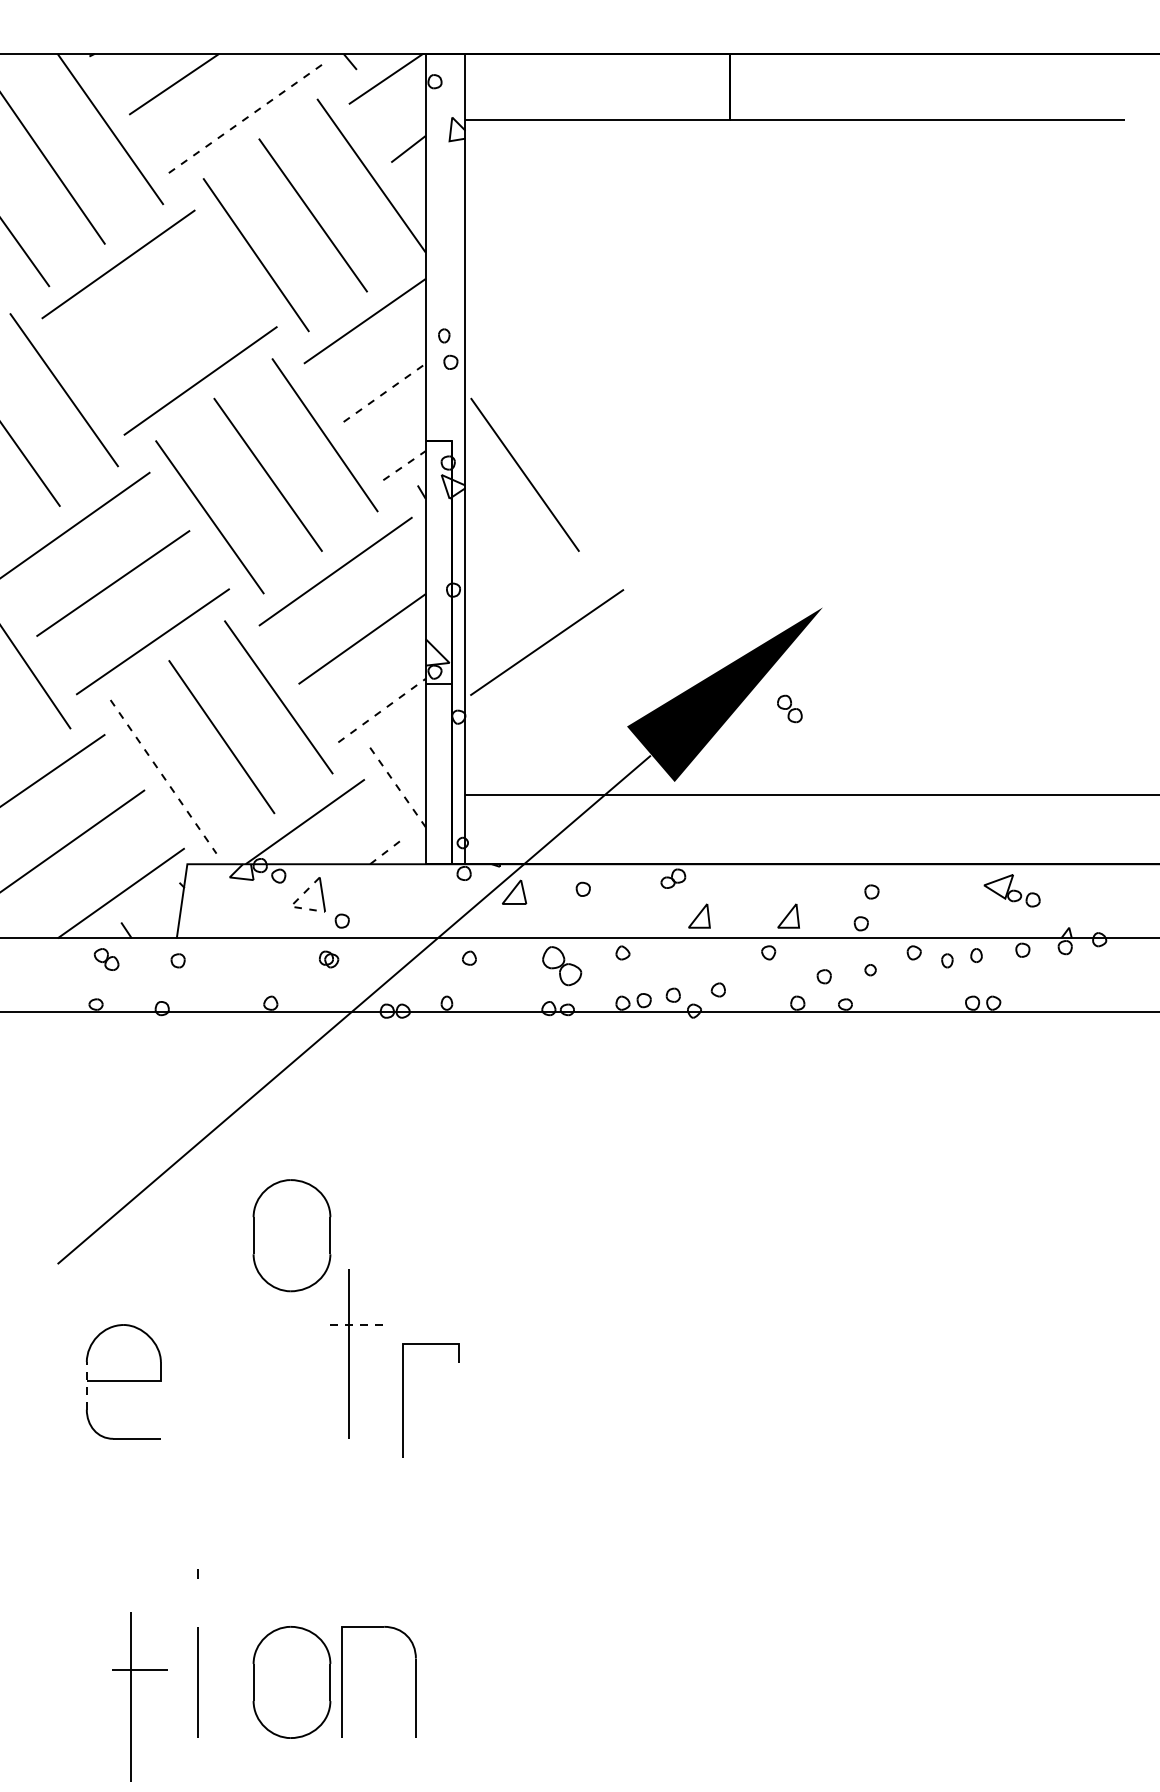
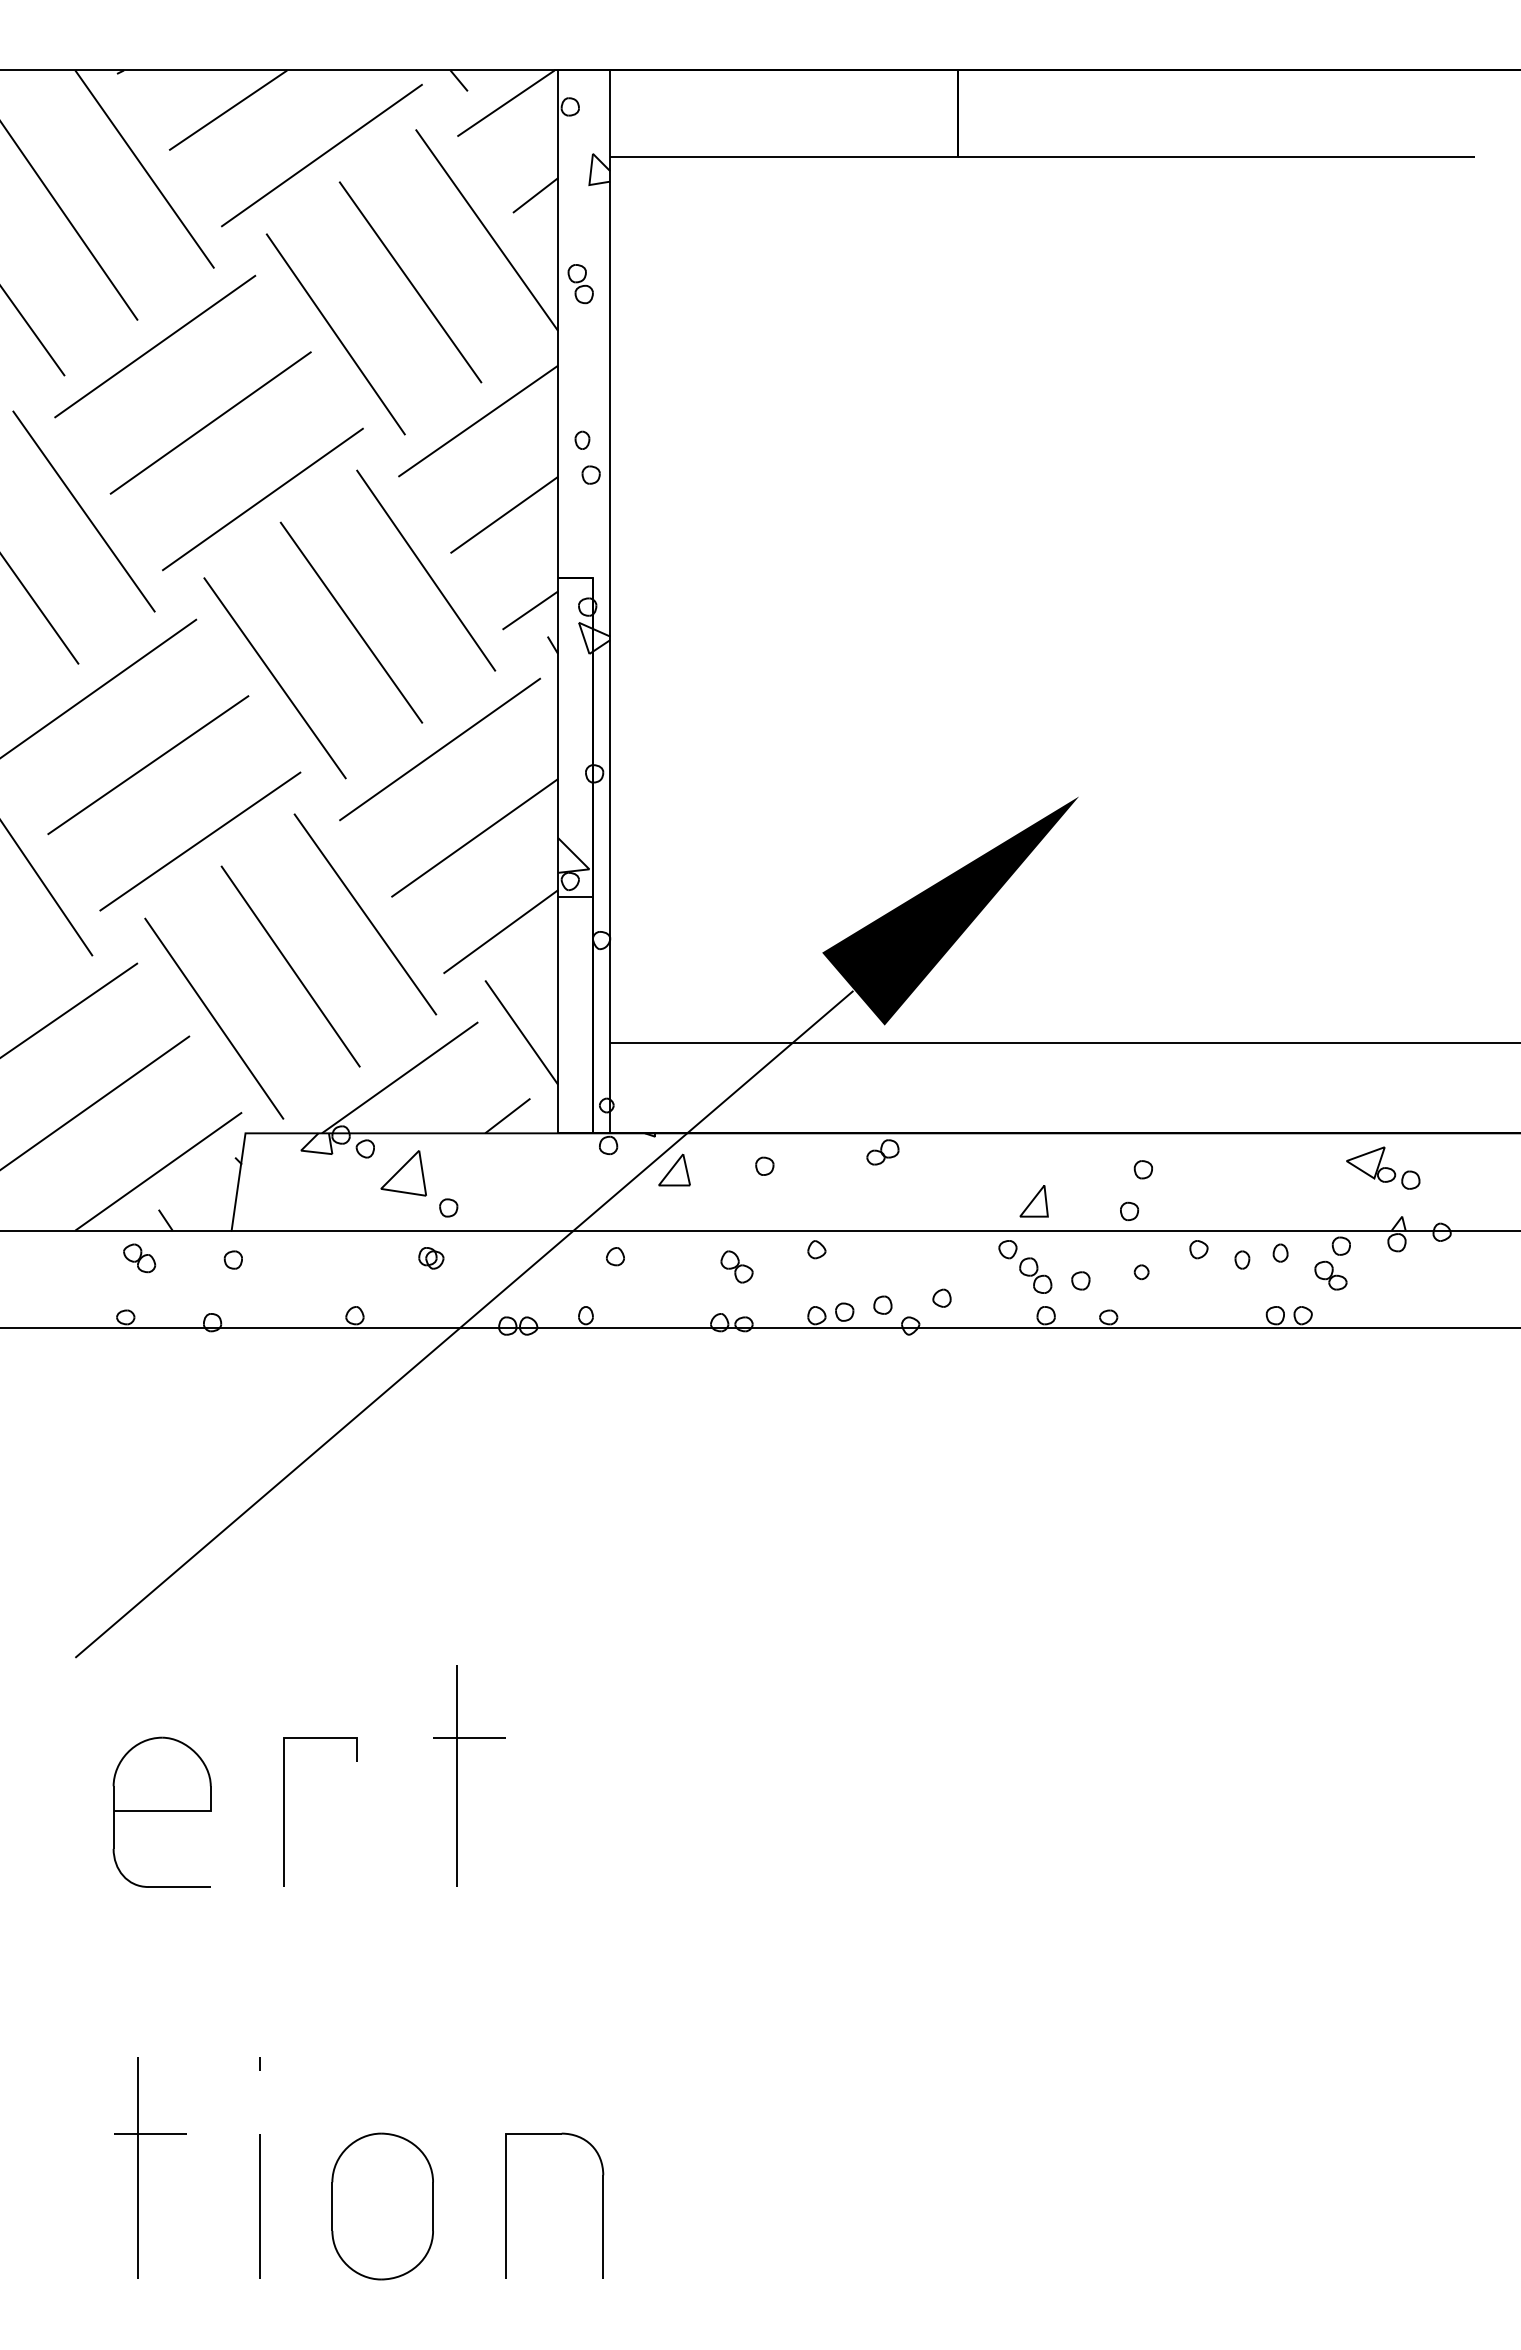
line: (246, 118) -> (322, 155), dashed -> solid
part: (442, 217) -> (580, 284), added
line: (160, 322) -> (210, 422), added
line: (384, 393) -> (504, 515), dashed -> solid
line: (404, 465) -> (530, 610), dashed -> solid
line: (525, 474) -> (688, 622), removed
line: (547, 642) -> (717, 842), removed
part: (789, 708) -> (1035, 1275), moved
line: (381, 710) -> (500, 931), dashed -> solid
line: (163, 777) -> (214, 1019), dashed -> solid
line: (397, 787) -> (521, 1032), dashed -> solid
line: (387, 850) -> (508, 1115), dashed -> solid
part: (1012, 890) -> (1383, 1167), moved
line: (292, 904) -> (383, 1186), dashed -> solid
part: (698, 916) -> (916, 1201), removed
part: (561, 965) -> (736, 1266), size x0.62
part: (1014, 972) -> (1330, 1275), added
part: (291, 1235) -> (382, 1620), removed
line: (358, 1324) -> (470, 1737), dashed -> solid
line: (86, 1385) -> (113, 1817), dashed -> solid
line: (403, 1400) -> (284, 1811), moved
part: (342, 1681) -> (506, 2205), moved
part: (130, 1696) -> (138, 2167), moved

